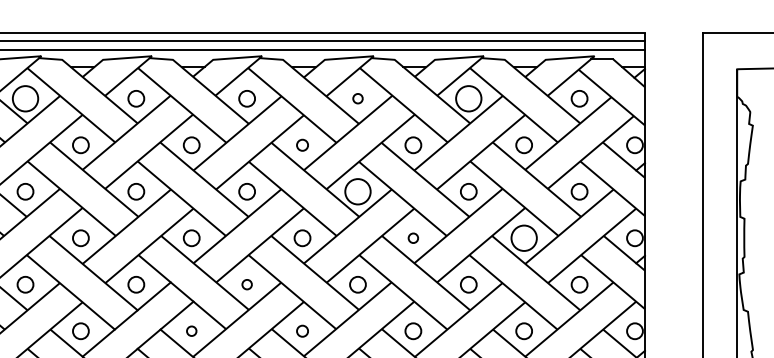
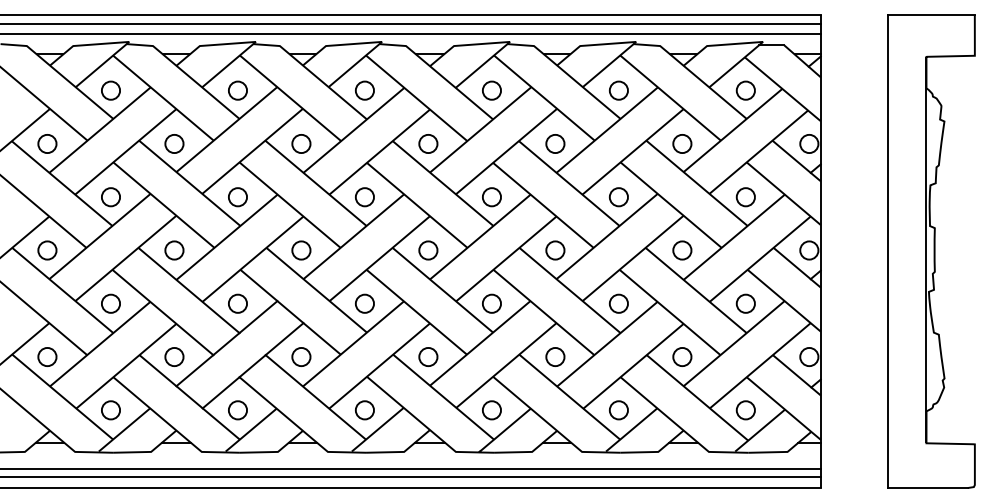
circle: (25, 98) -> (110, 90), size x0.62
circle: (357, 98) -> (491, 90), size x1.67
circle: (468, 98) -> (618, 90), size x0.62
circle: (302, 144) -> (428, 143), size x1.43
circle: (357, 192) -> (491, 197), size x0.62
circle: (413, 238) -> (555, 250), size x1.67
circle: (524, 238) -> (682, 250), size x0.62
circle: (246, 284) -> (364, 303), size x1.67
circle: (191, 330) -> (301, 356), size x1.67
circle: (302, 330) -> (428, 356), size x1.43

